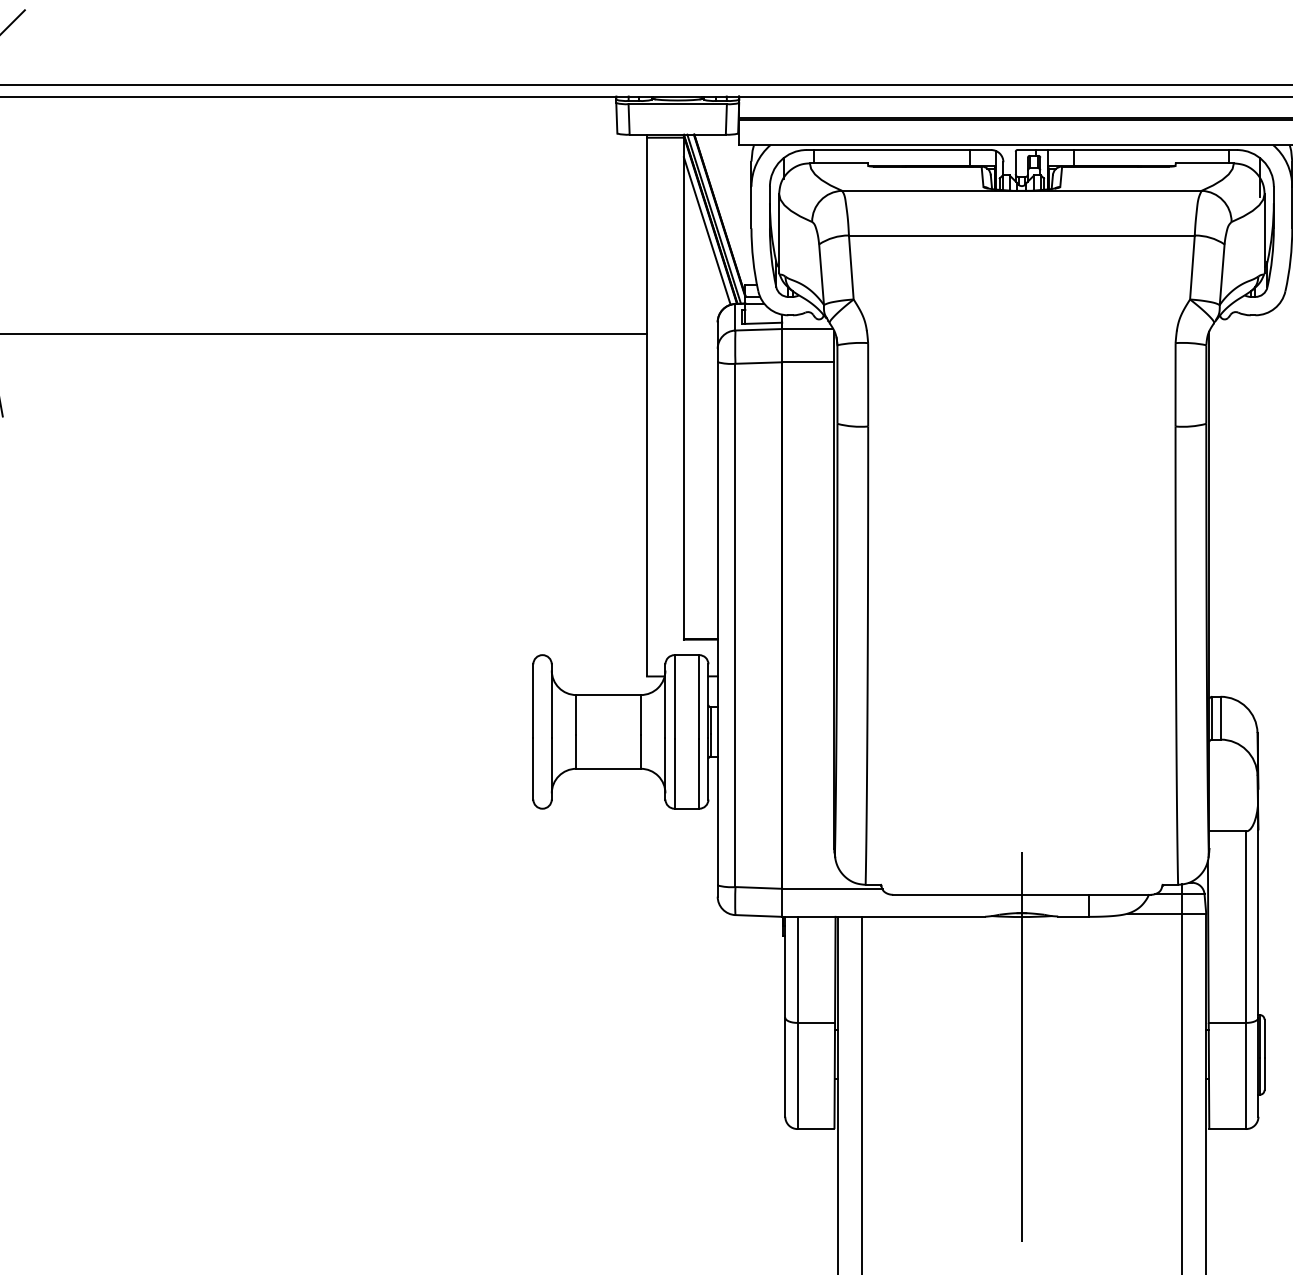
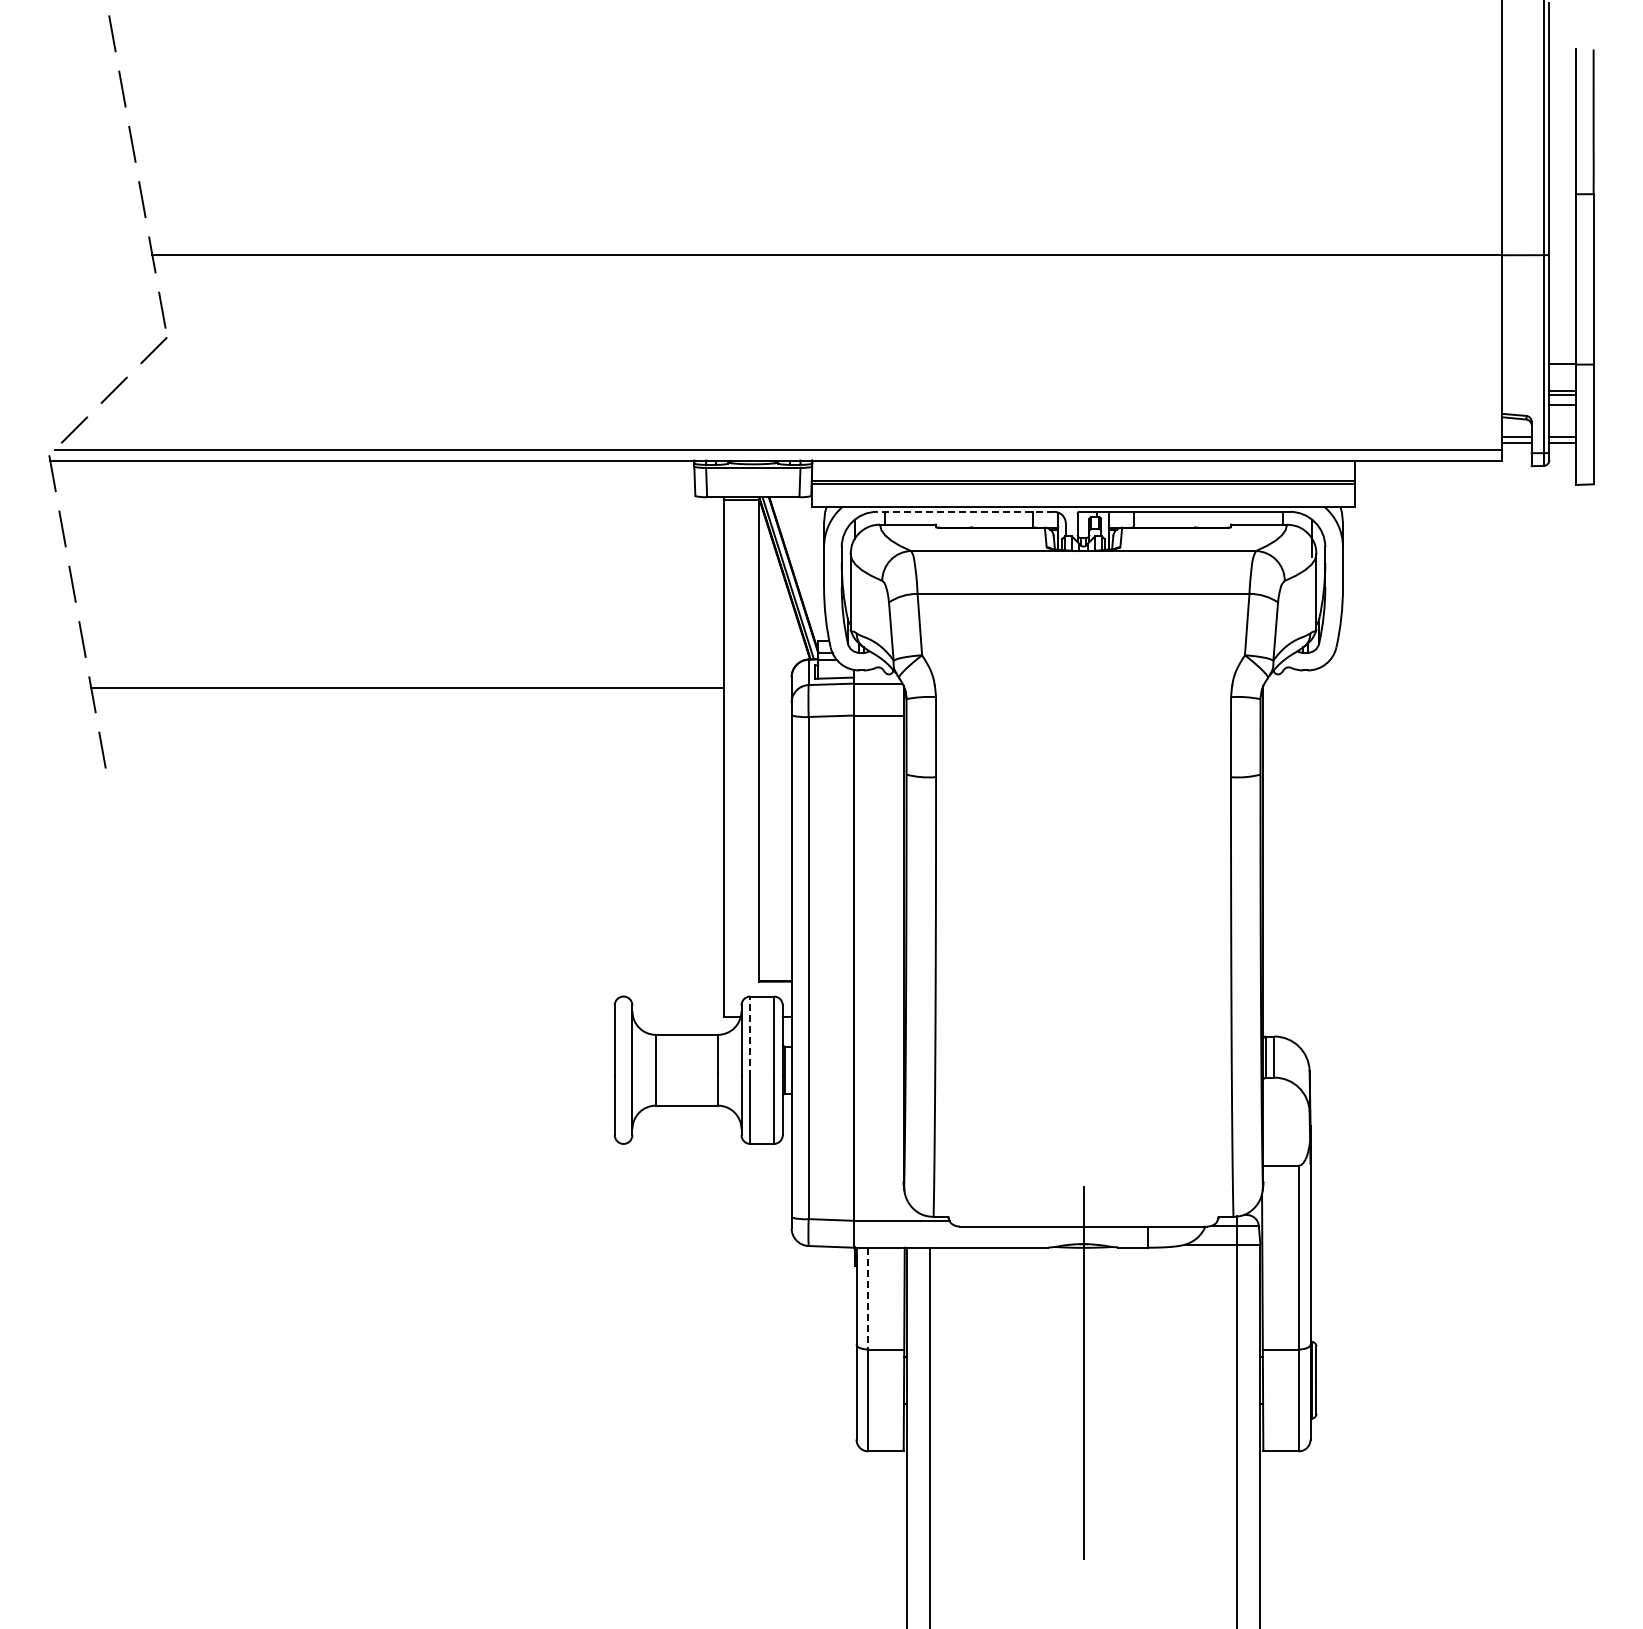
line: (898, 149) -> (965, 511), solid -> dashed
line: (707, 230) -> (781, 589), removed
line: (674, 696) -> (750, 1036), solid -> dashed
line: (797, 969) -> (868, 1298), solid -> dashed

